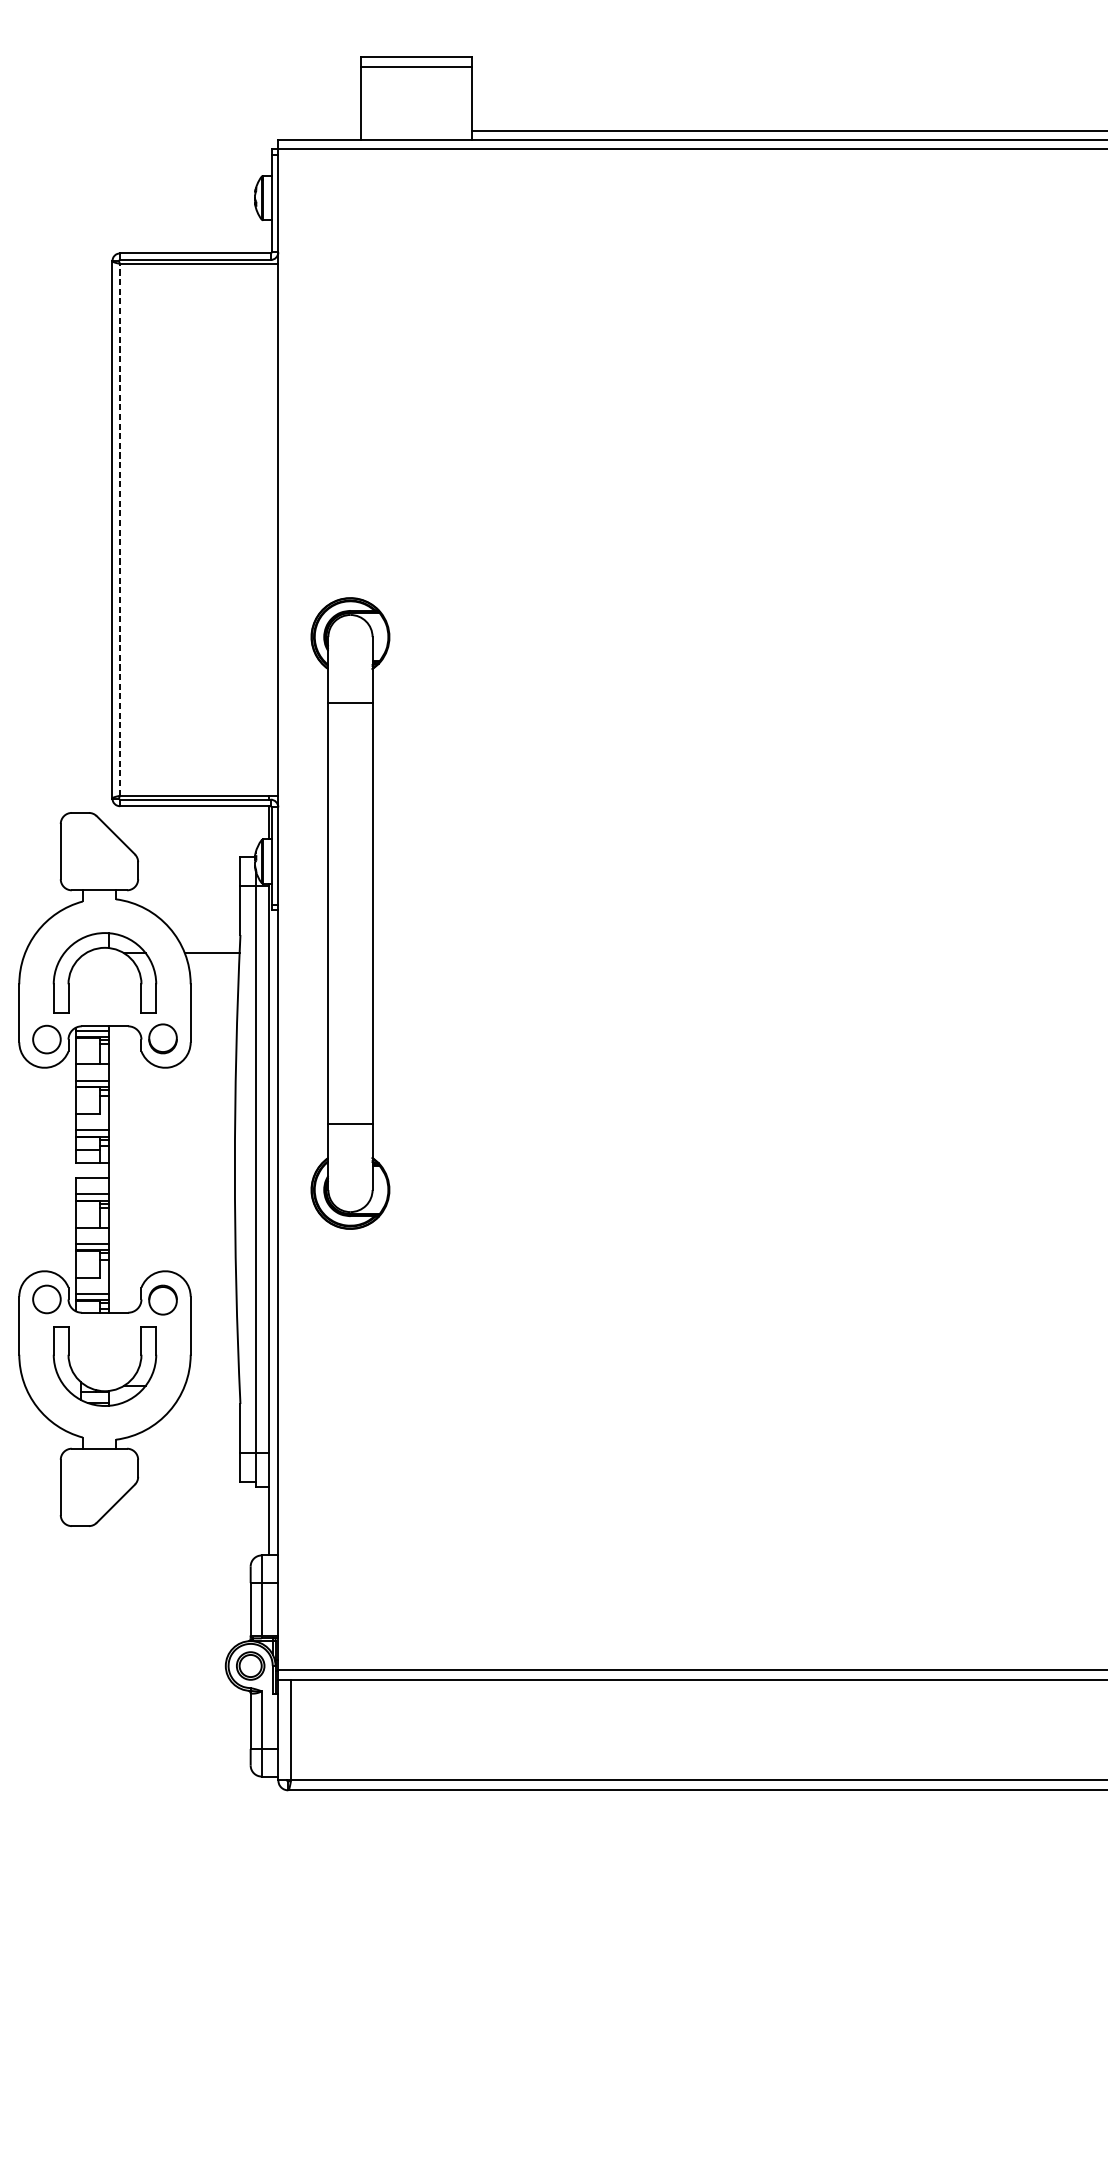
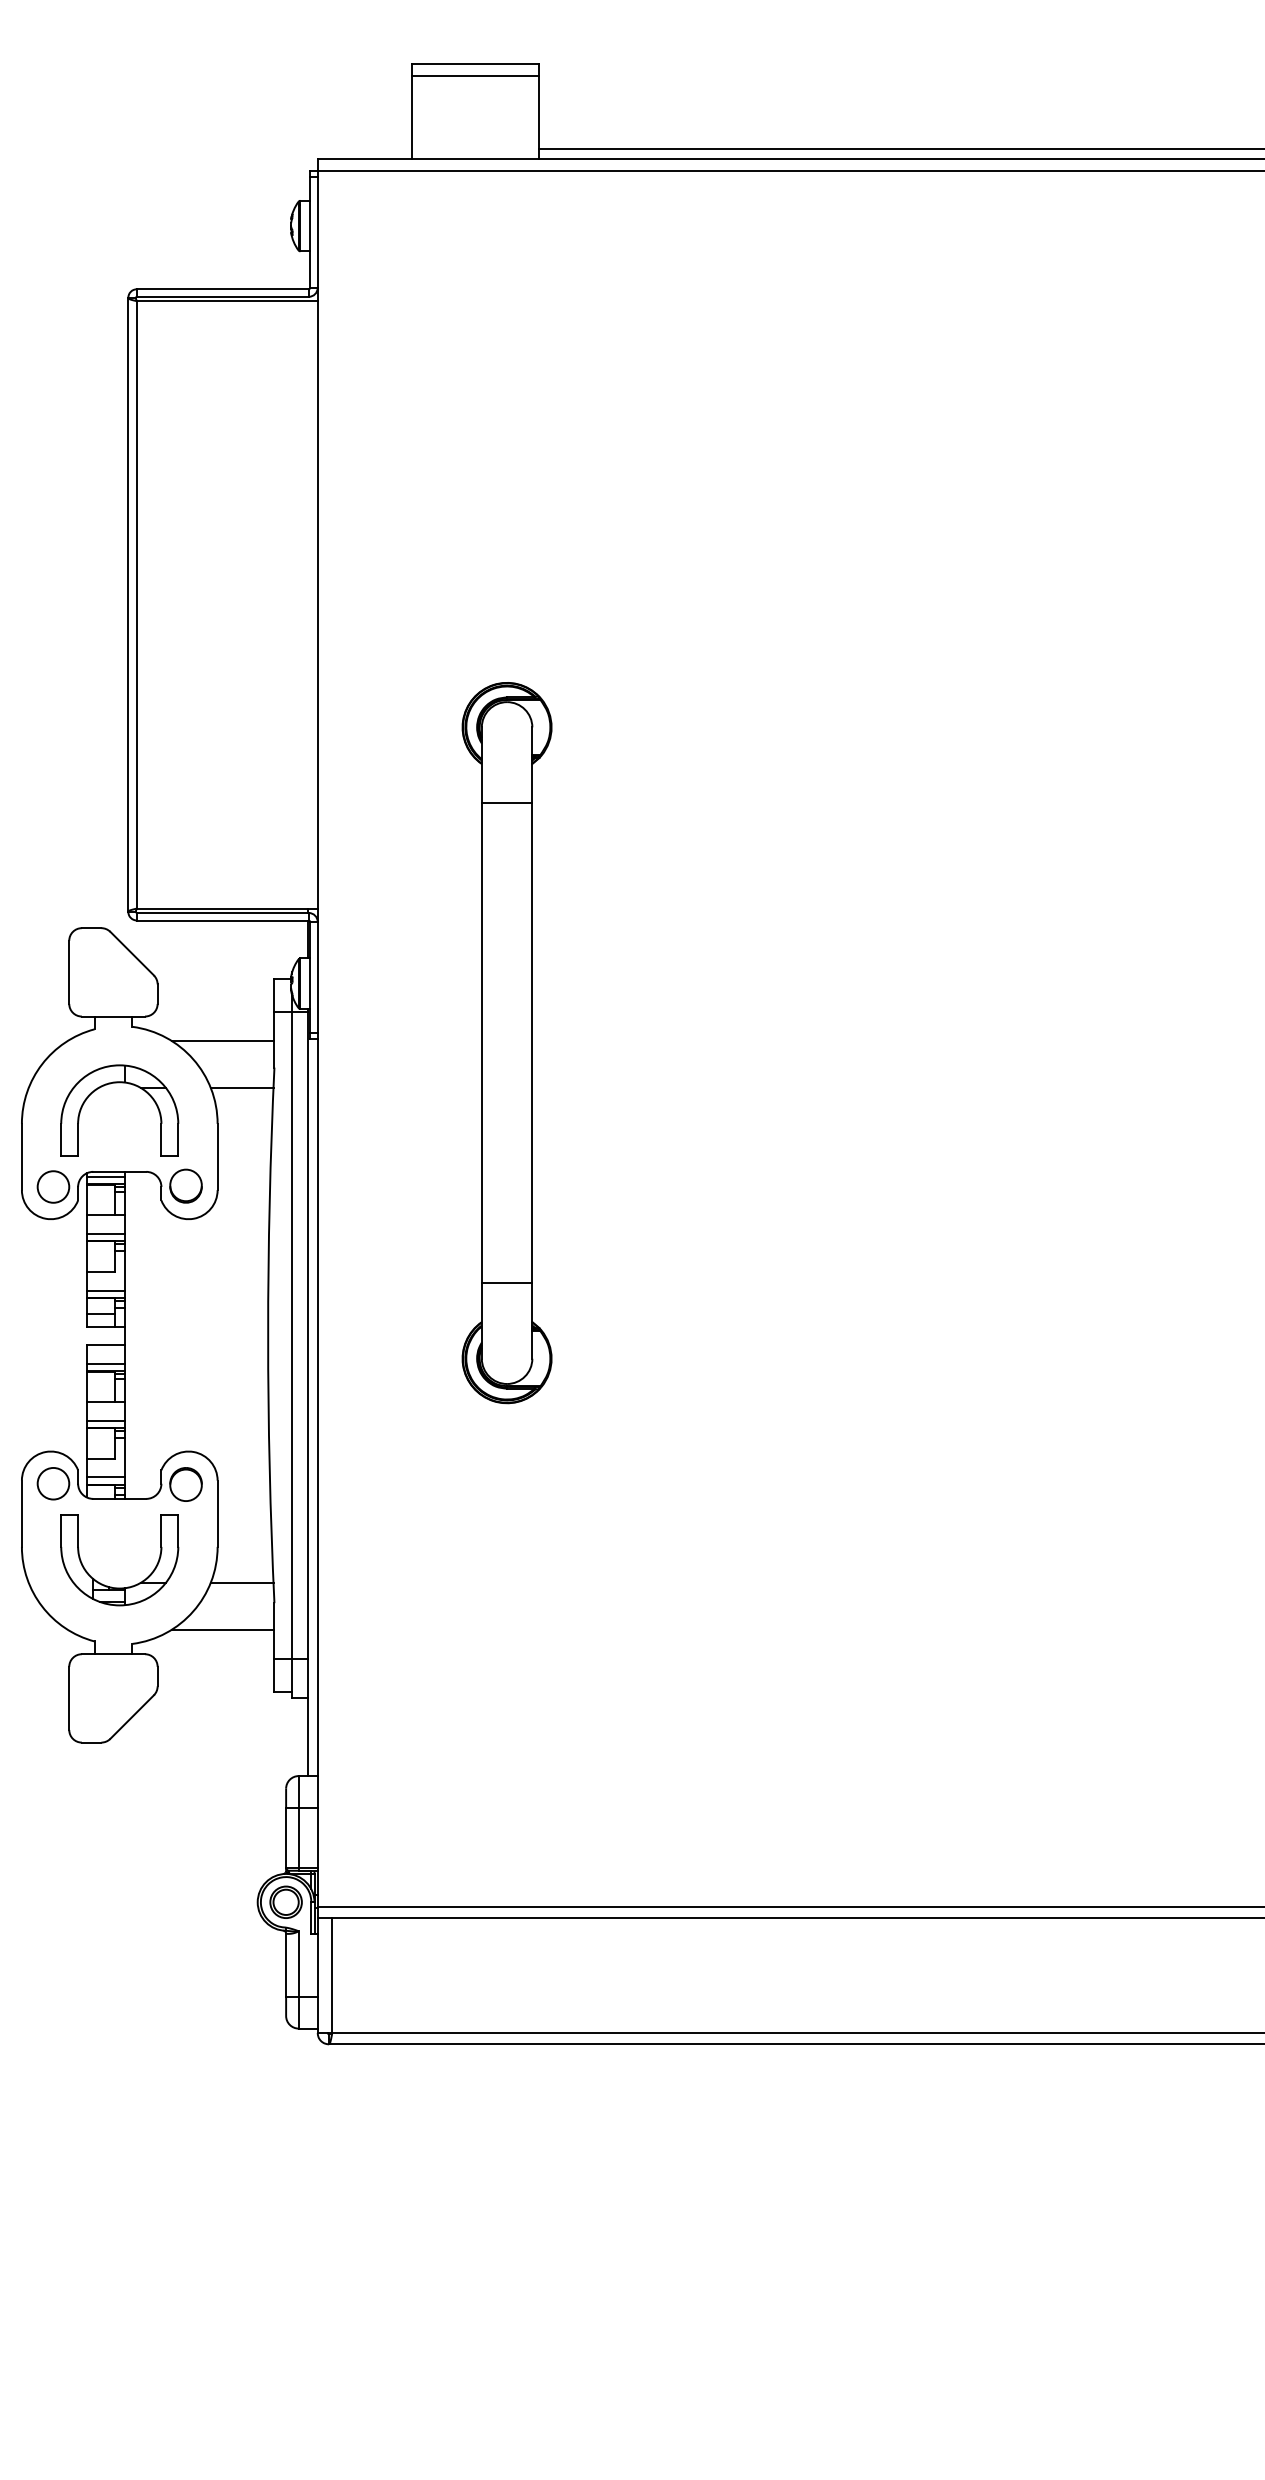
line: (120, 529) -> (137, 604), dashed -> solid
line: (194, 911) -> (222, 1040), added
part: (349, 913) -> (506, 1043), moved
line: (211, 1385) -> (241, 1582), added
line: (194, 1427) -> (222, 1629), added

